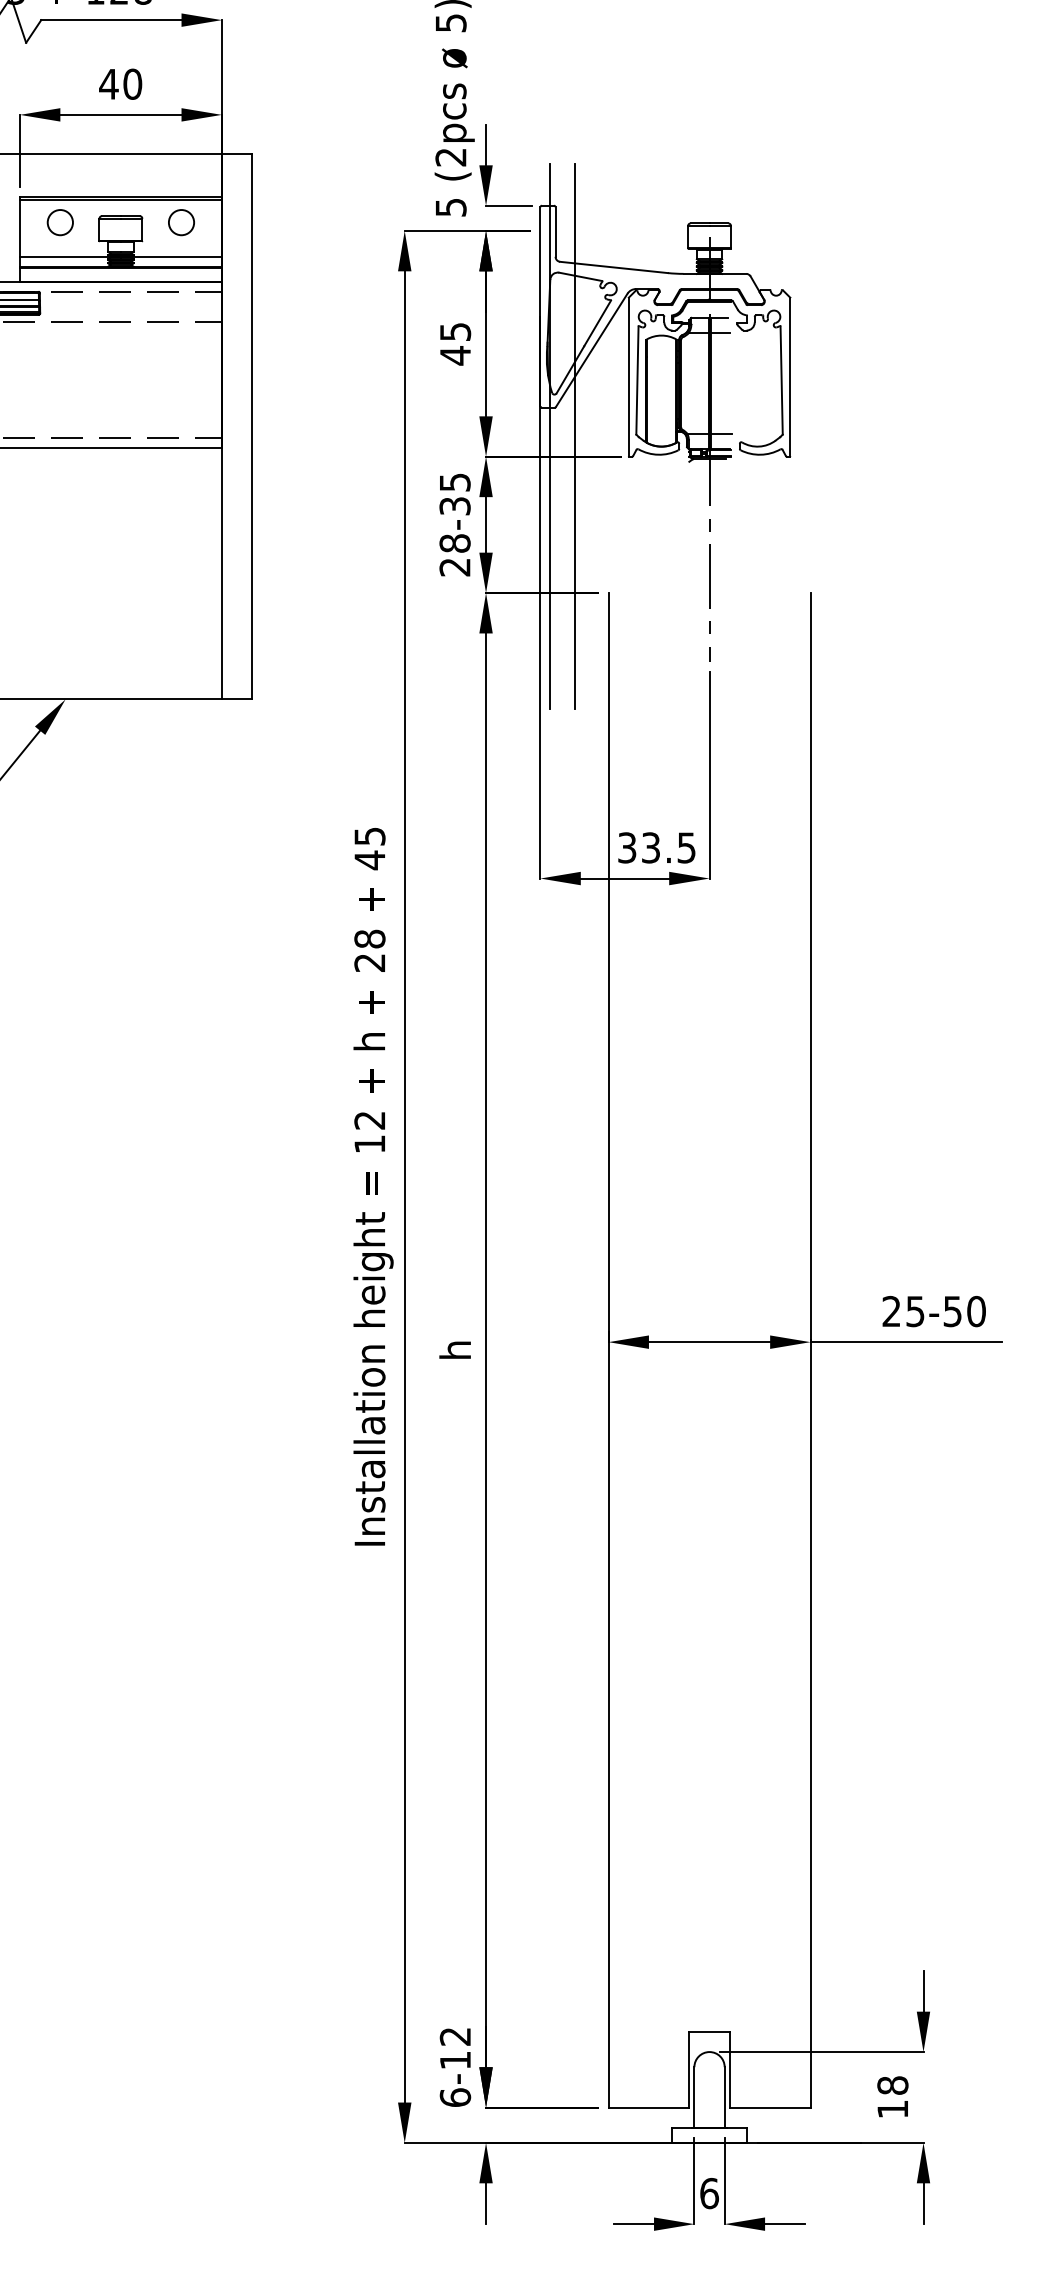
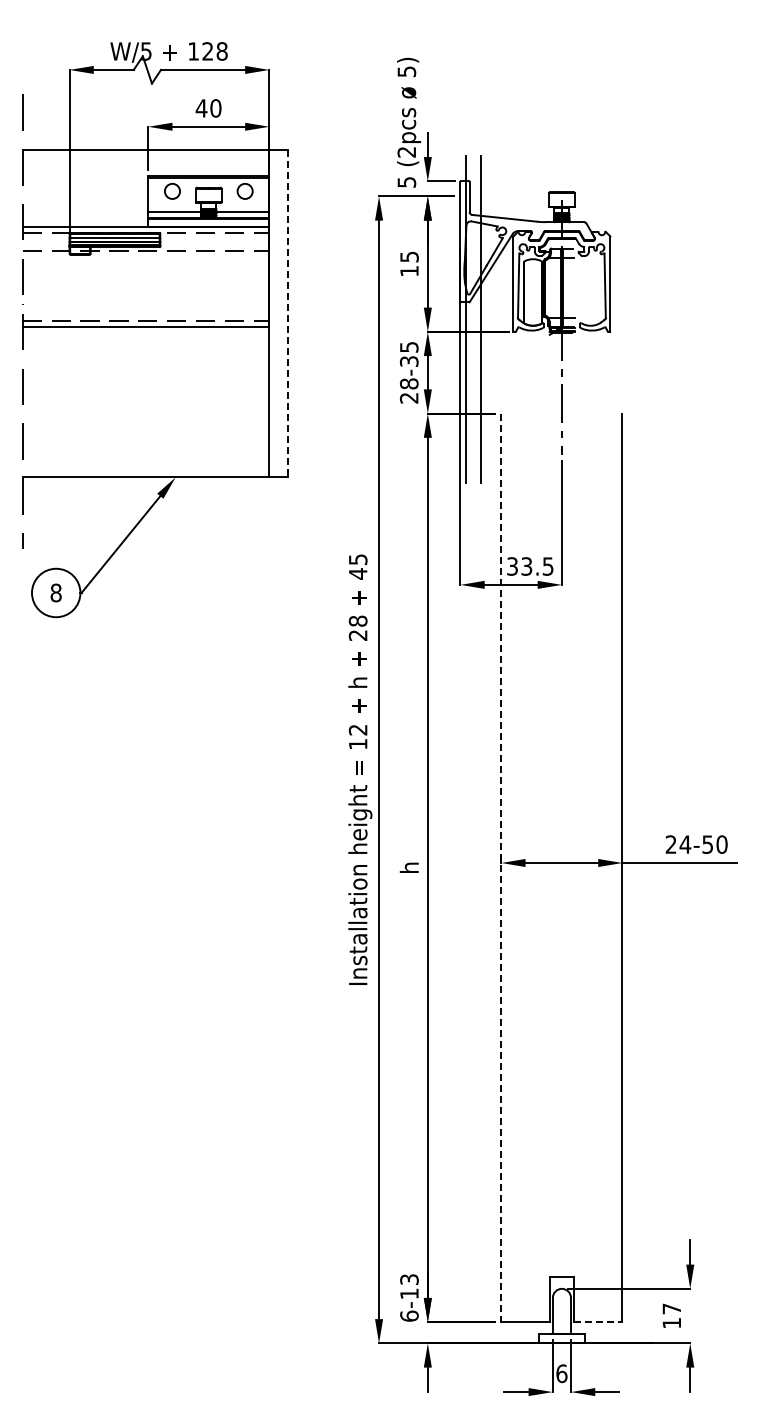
text: (455, 356) -> (409, 271), 45 -> 15
line: (252, 426) -> (287, 313), solid -> dashed
text: (915, 1311) -> (685, 844), 25-50 -> 24-50
line: (608, 1351) -> (501, 868), solid -> dashed
text: (455, 2036) -> (409, 1279), 6-12 -> 6-13
text: (892, 2084) -> (671, 1308), 18 -> 17
line: (770, 2108) -> (598, 1322), solid -> dashed

